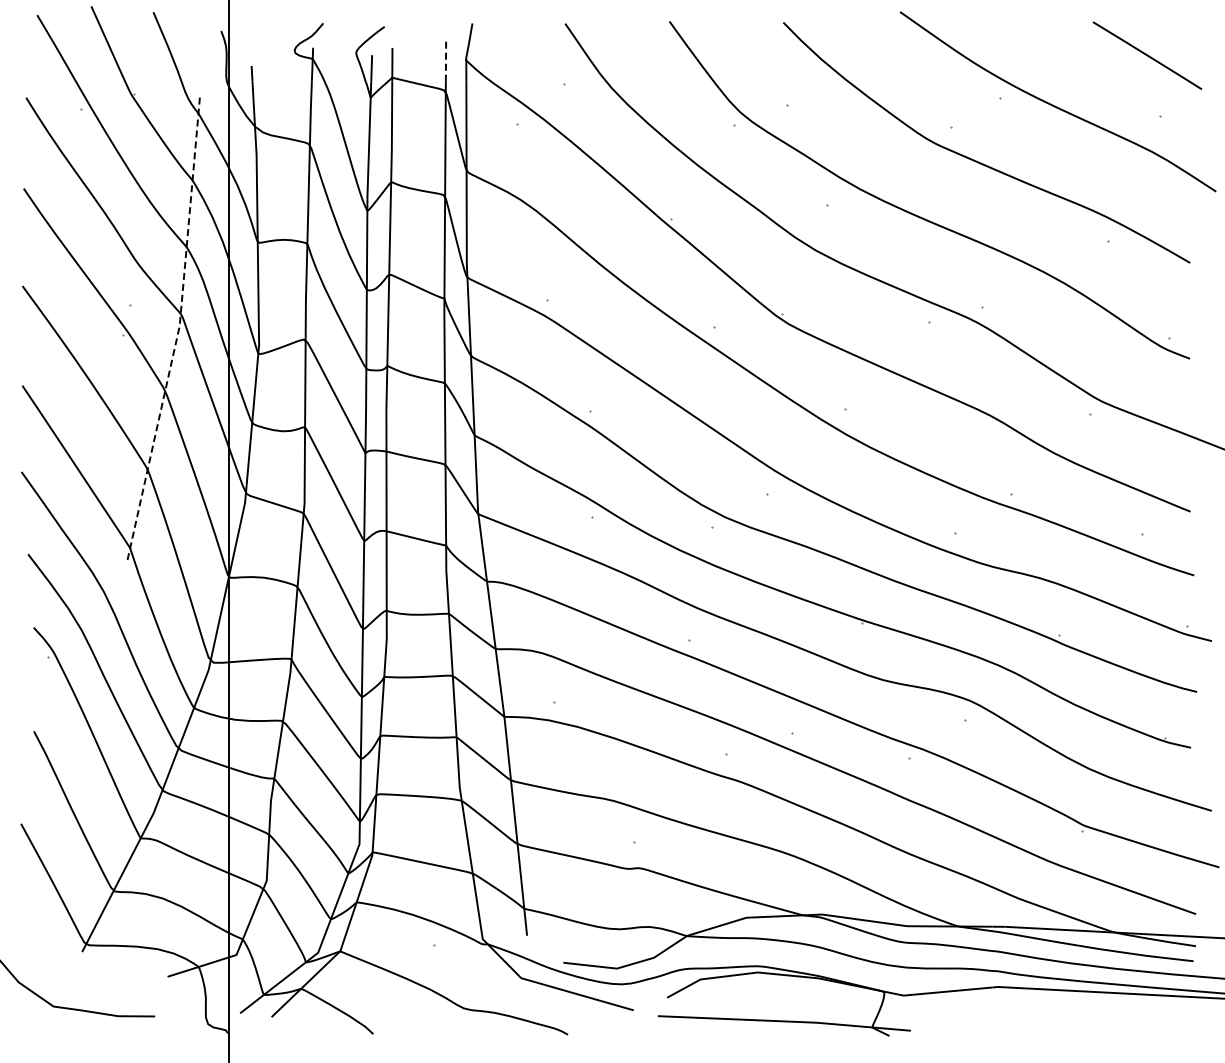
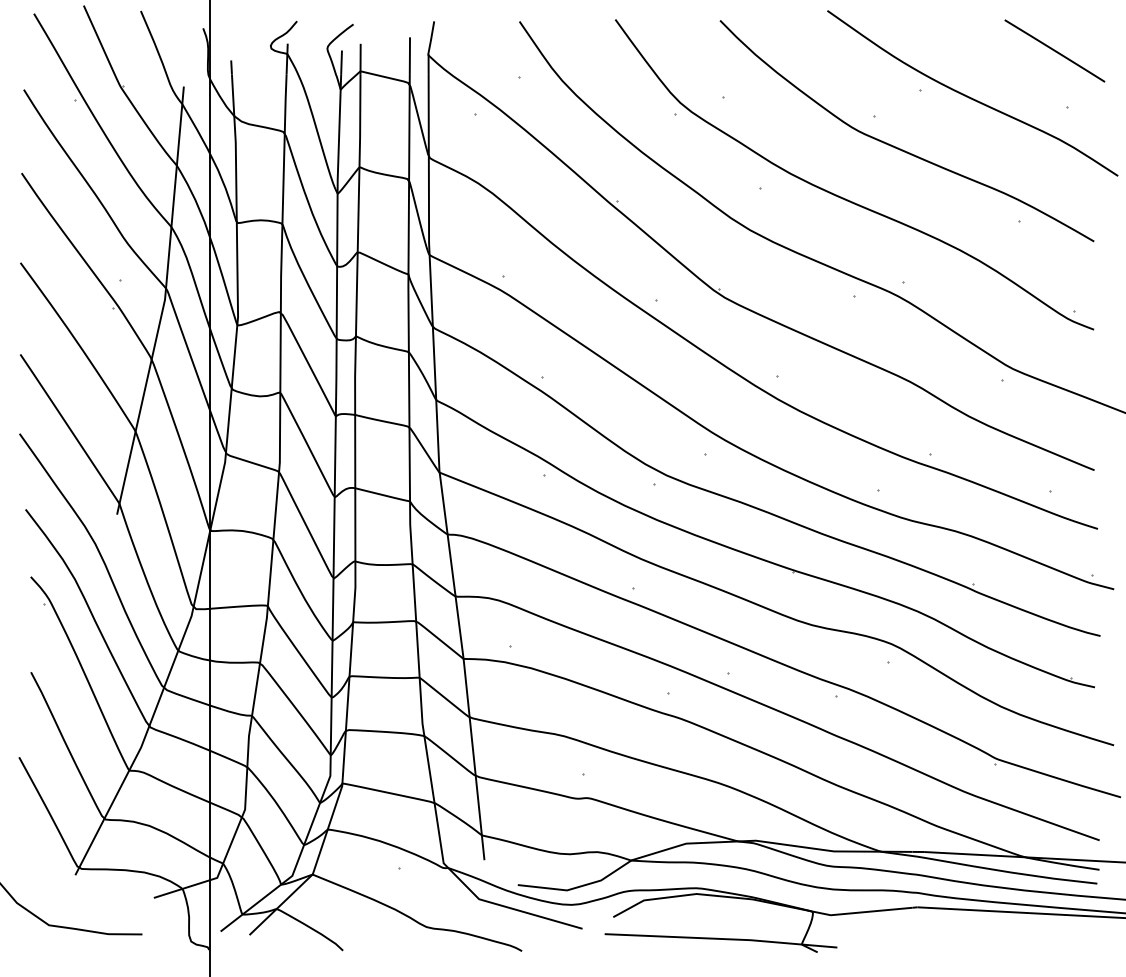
line: (446, 60) -> (410, 55), dashed -> solid
line: (179, 329) -> (164, 302), dashed -> solid

